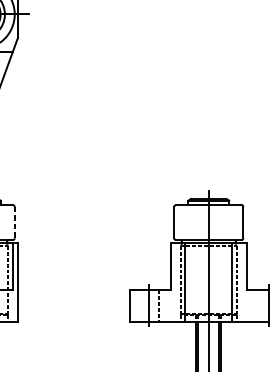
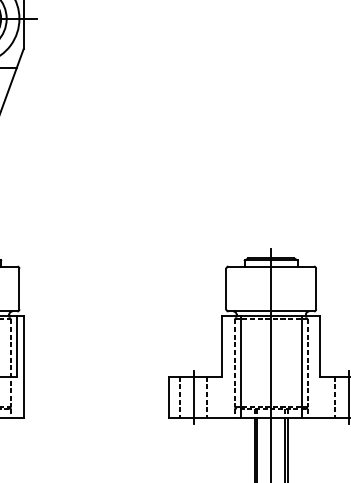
line: (14, 222) -> (19, 289), dashed -> solid
line: (138, 305) -> (180, 396), added
line: (258, 305) -> (335, 396), added

